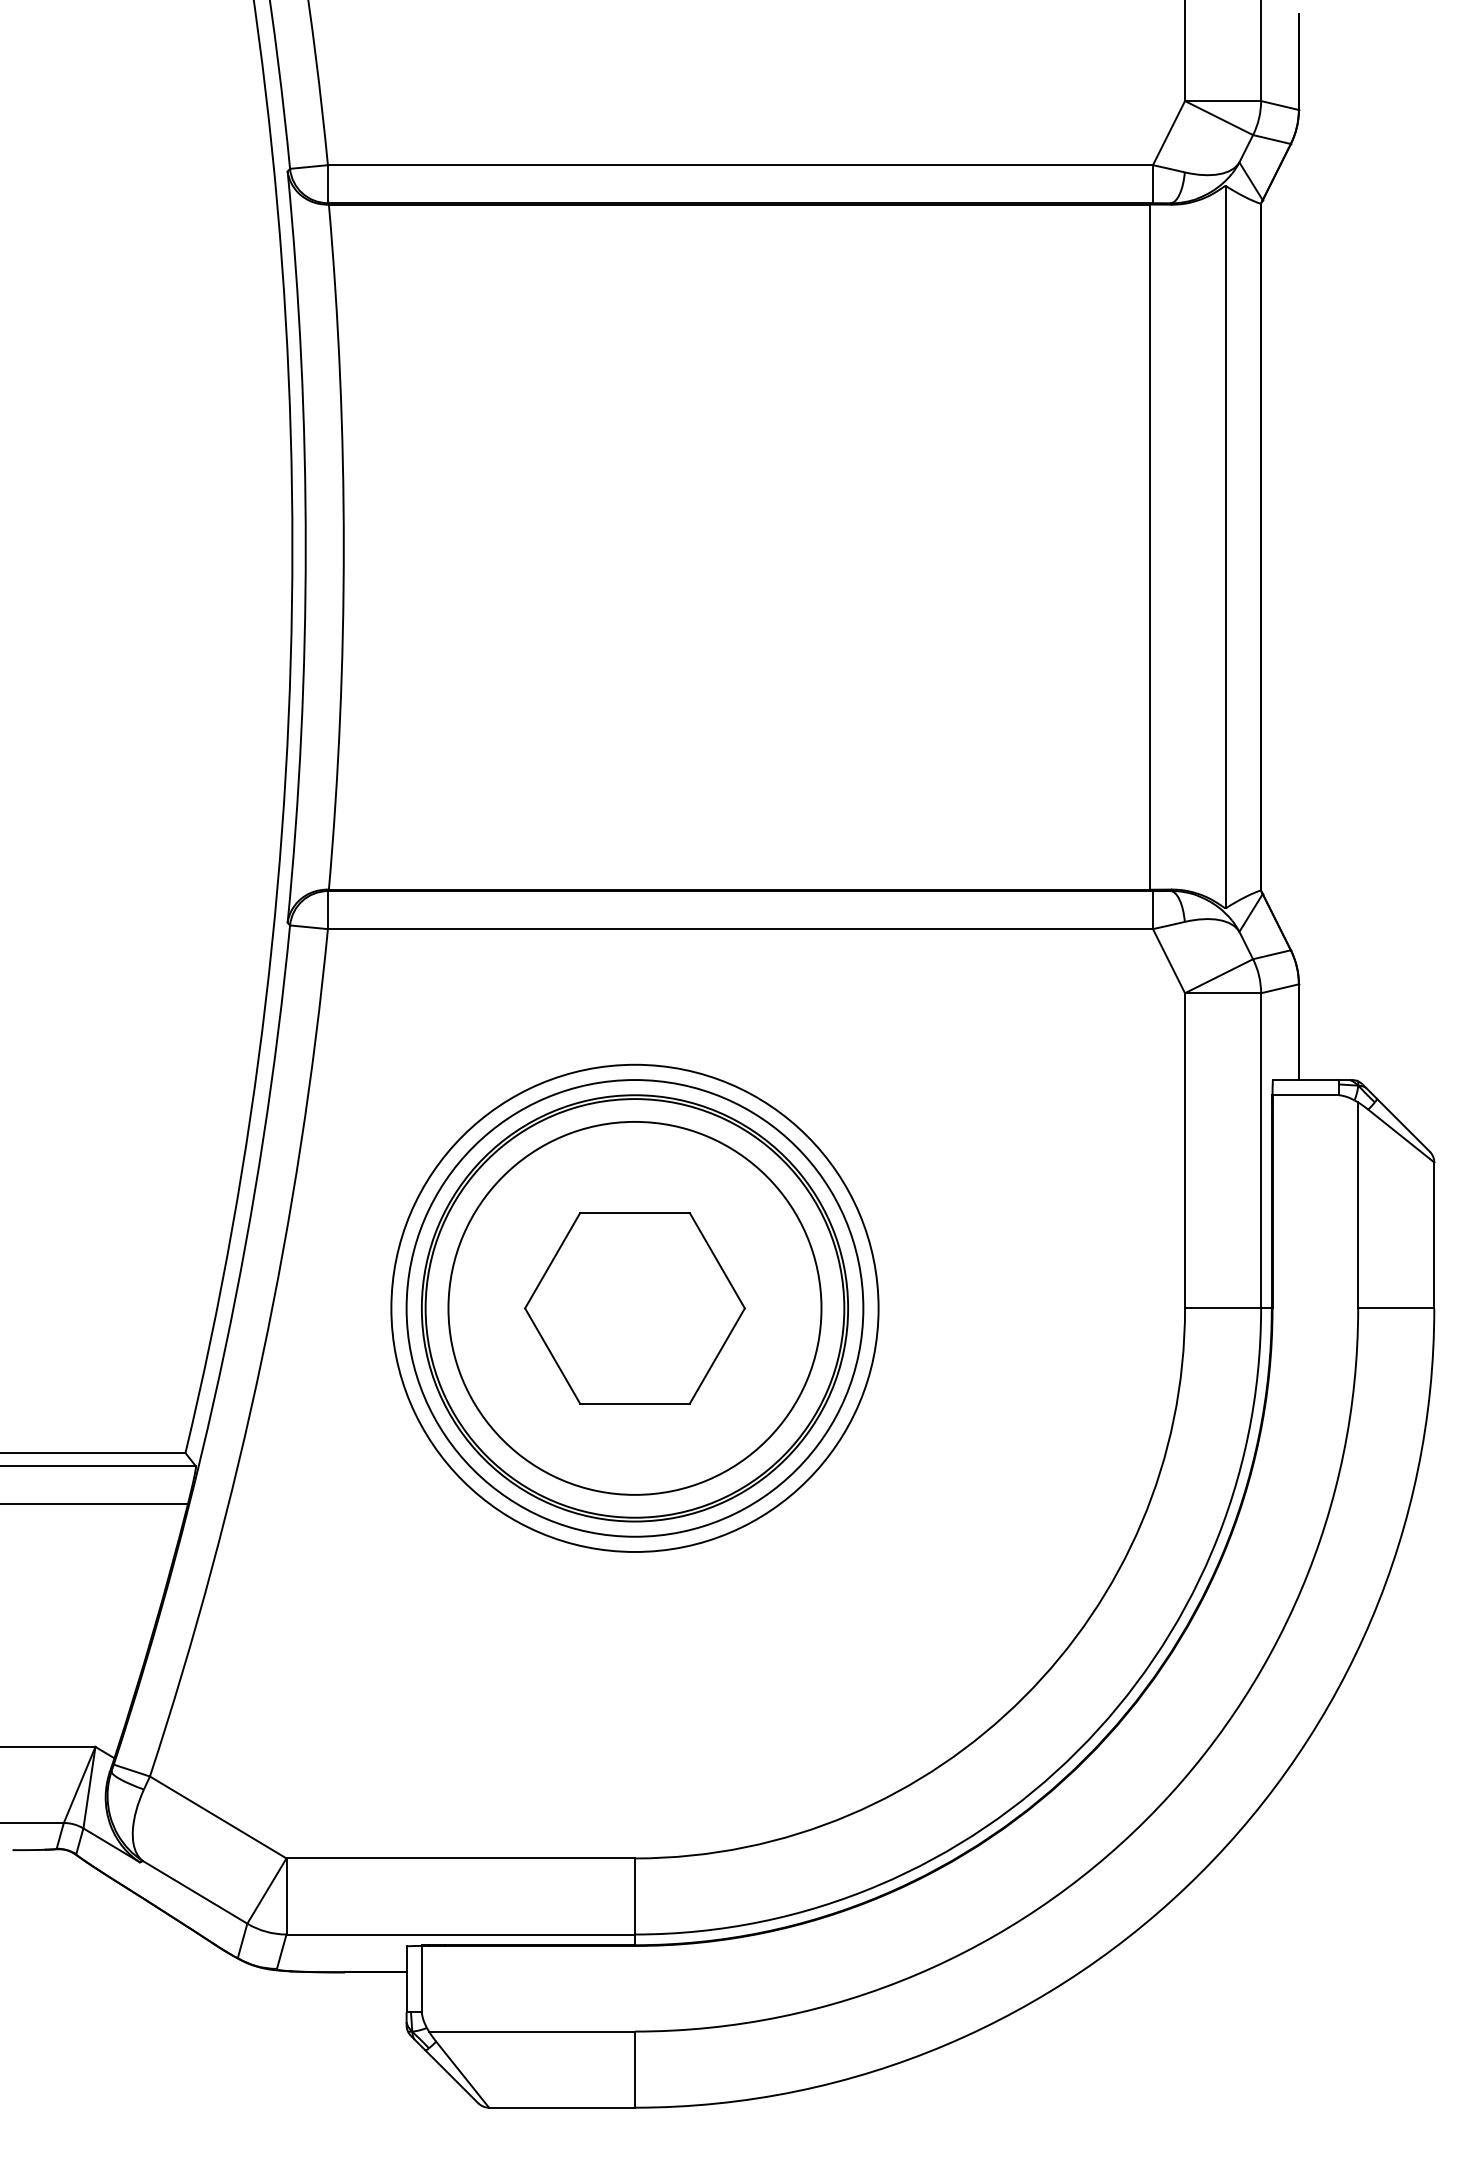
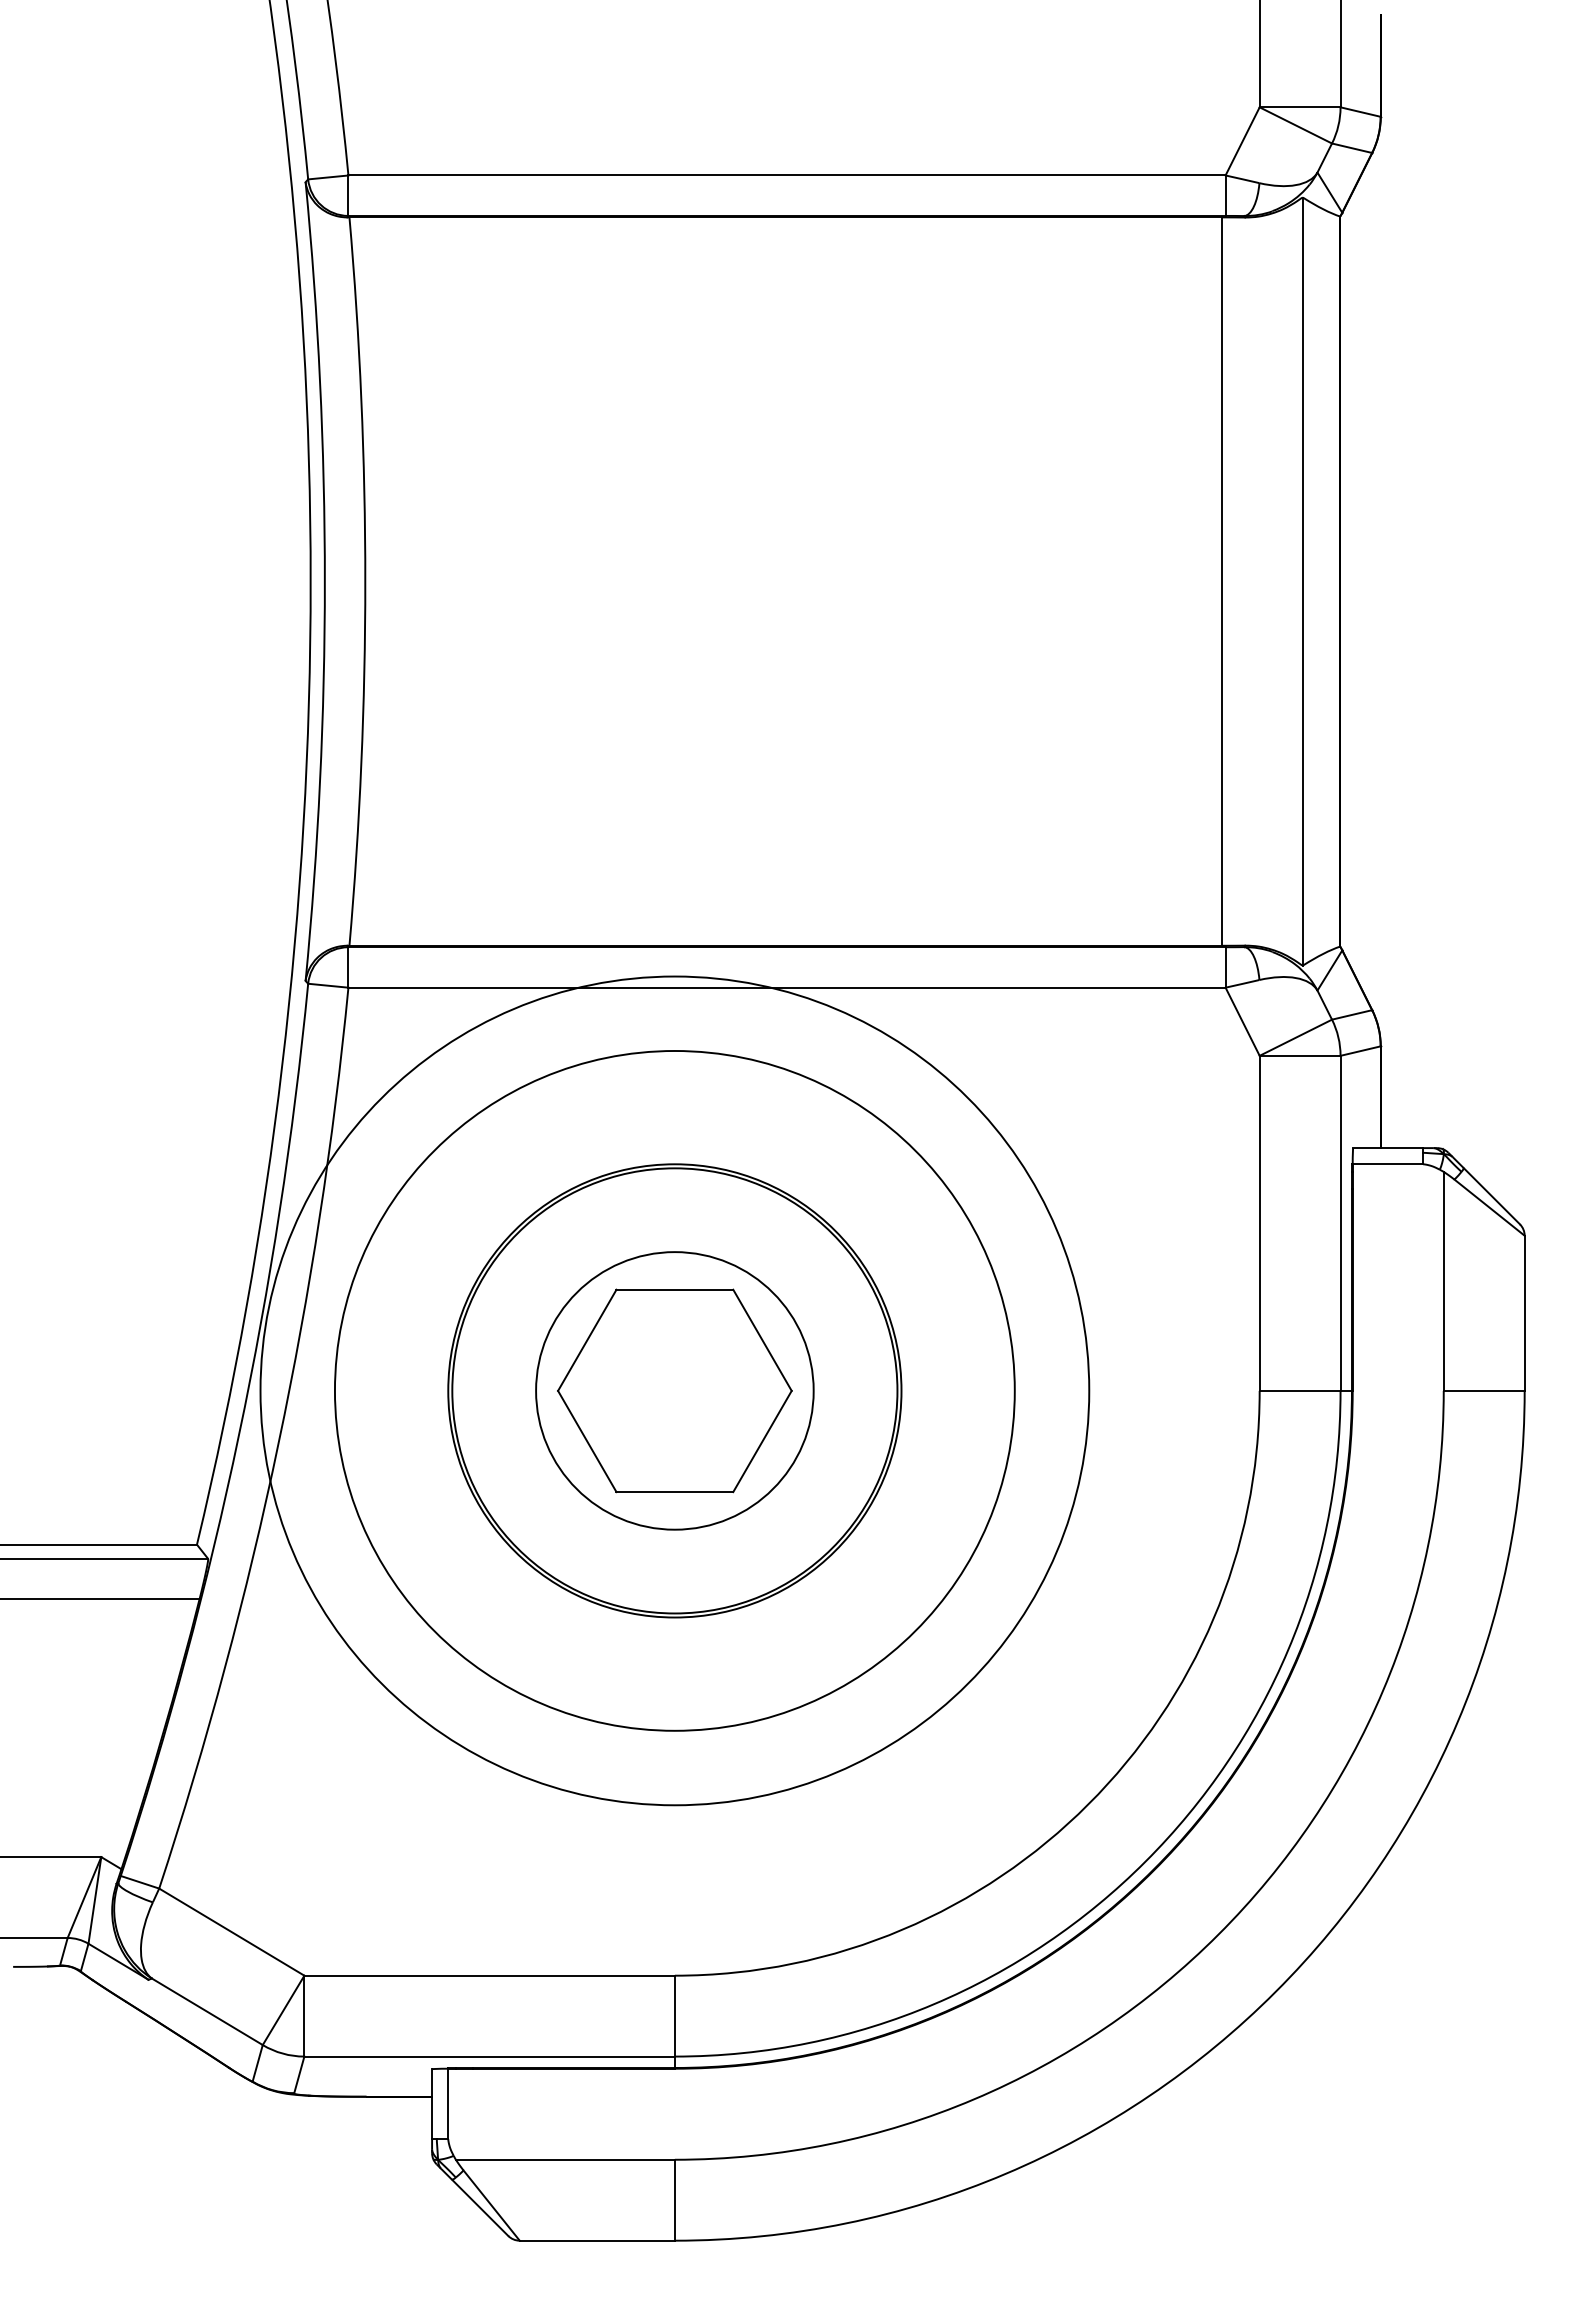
circle: (634, 1308) -> (674, 1390), size x0.7
circle: (634, 1308) -> (674, 1390), size x1.4
circle: (634, 1308) -> (674, 1390), size x1.6

